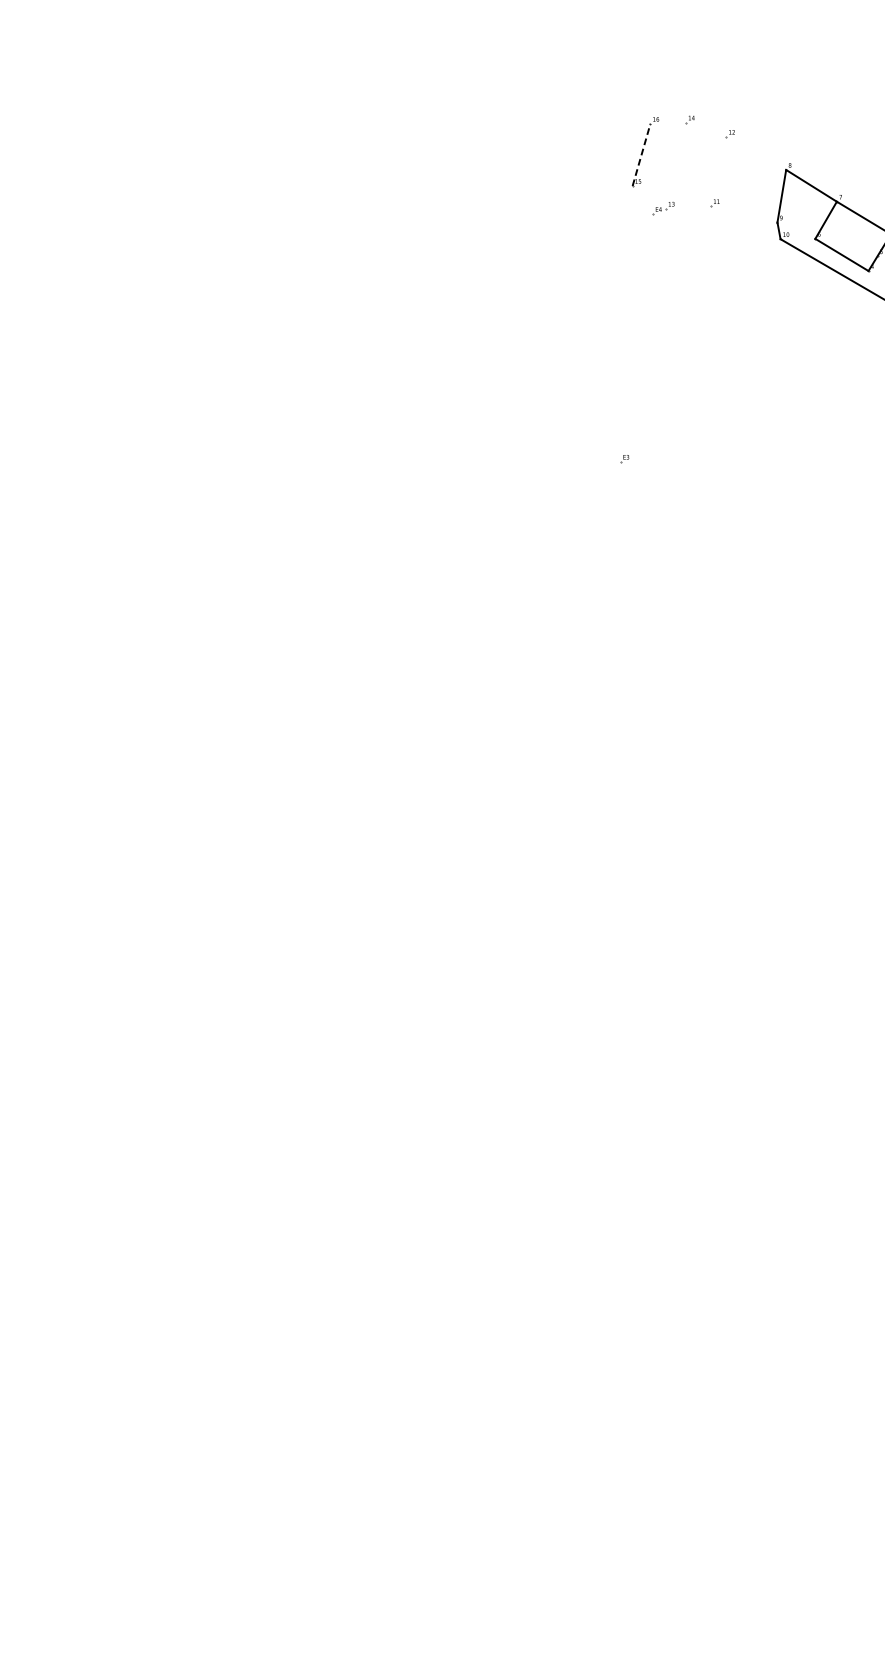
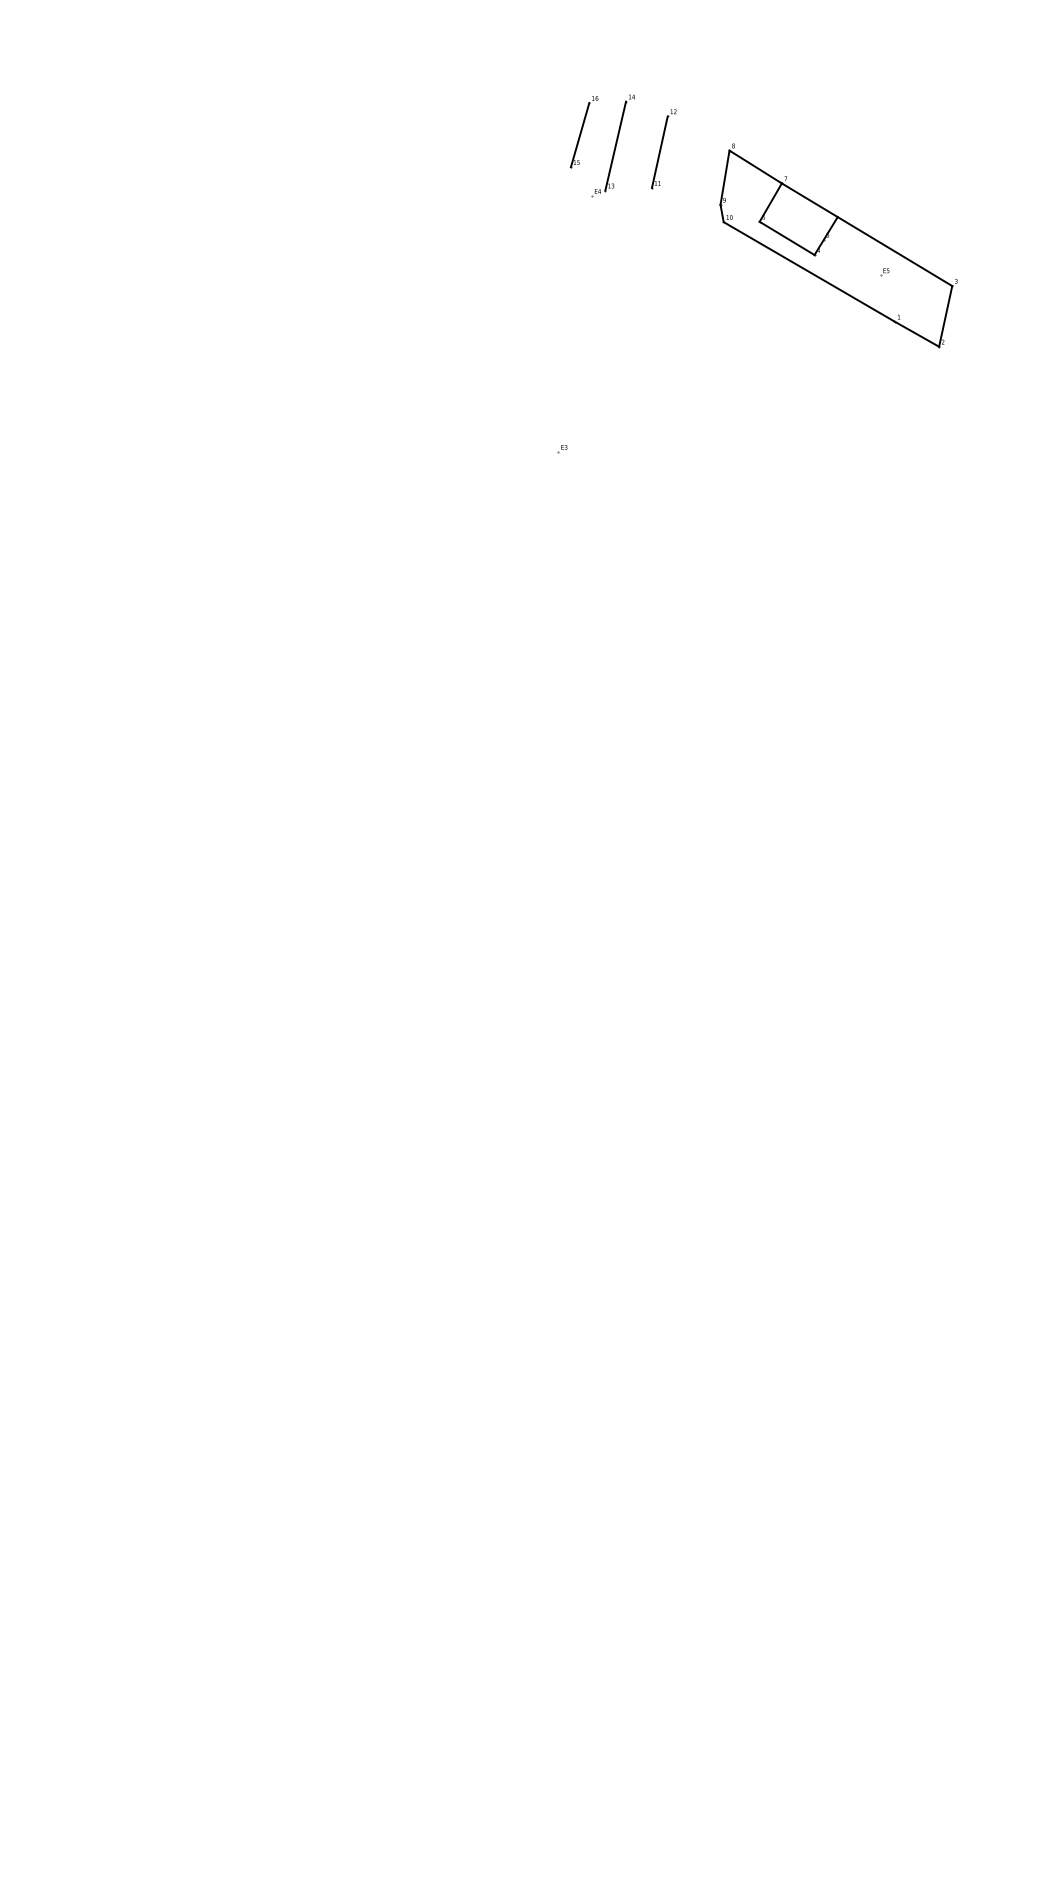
line: (641, 154) -> (580, 134), dashed -> solid
line: (675, 164) -> (615, 145), added
line: (718, 171) -> (659, 152), added

